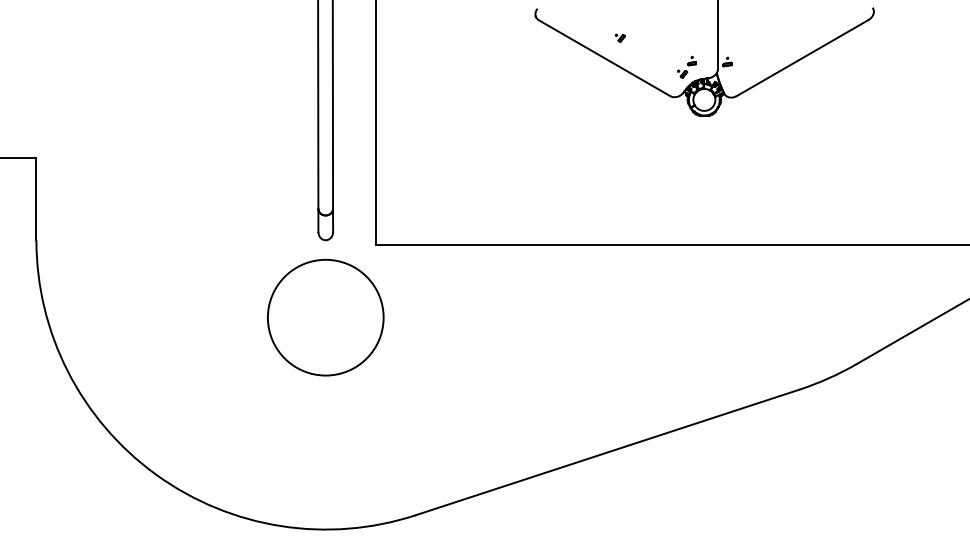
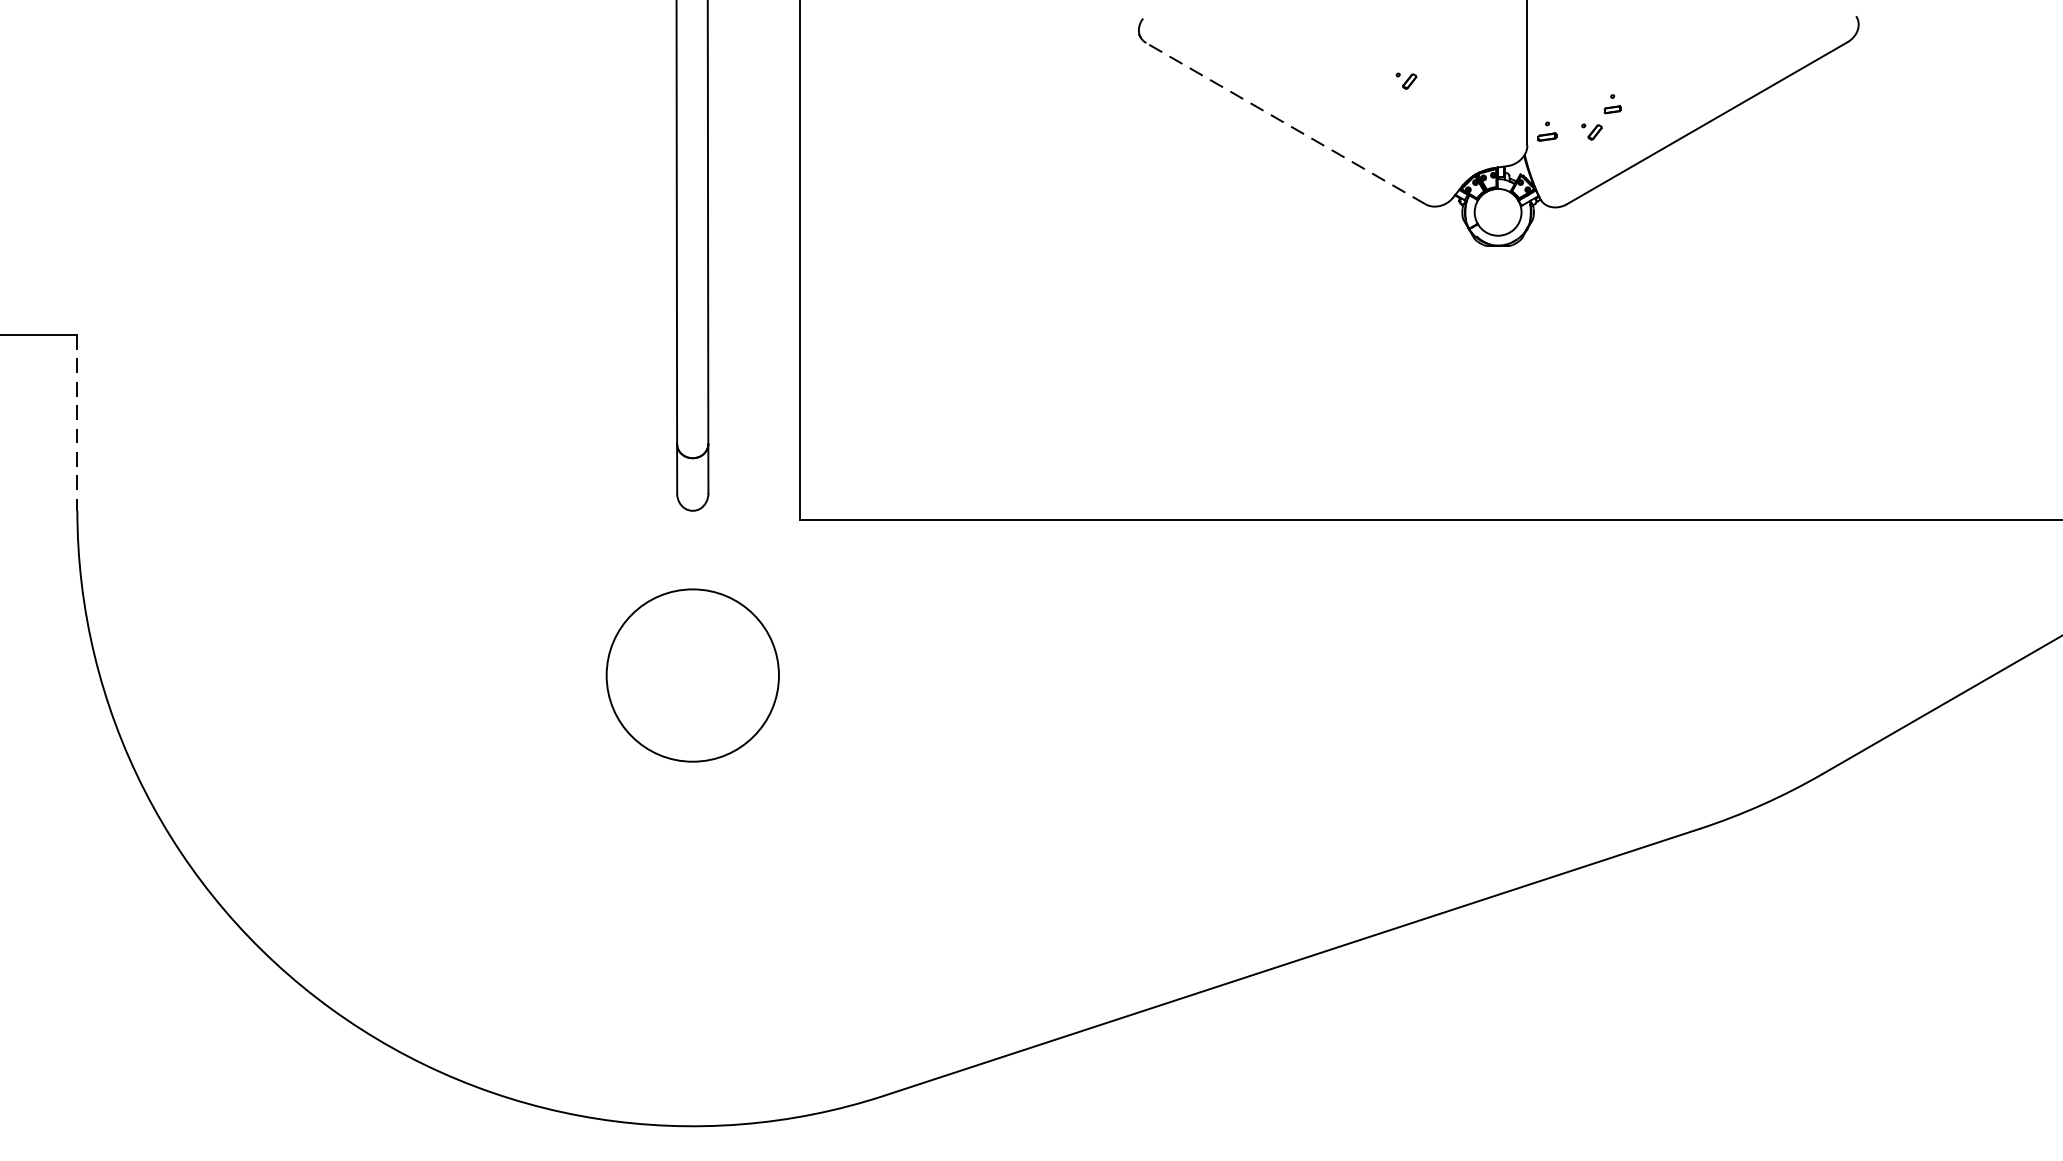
part: (619, 37) -> (1404, 79), moved
line: (604, 58) -> (1285, 124), solid -> dashed
part: (686, 66) -> (1600, 115), moved
line: (36, 199) -> (77, 424), solid -> dashed
circle: (325, 317) -> (692, 675), size x0.7

